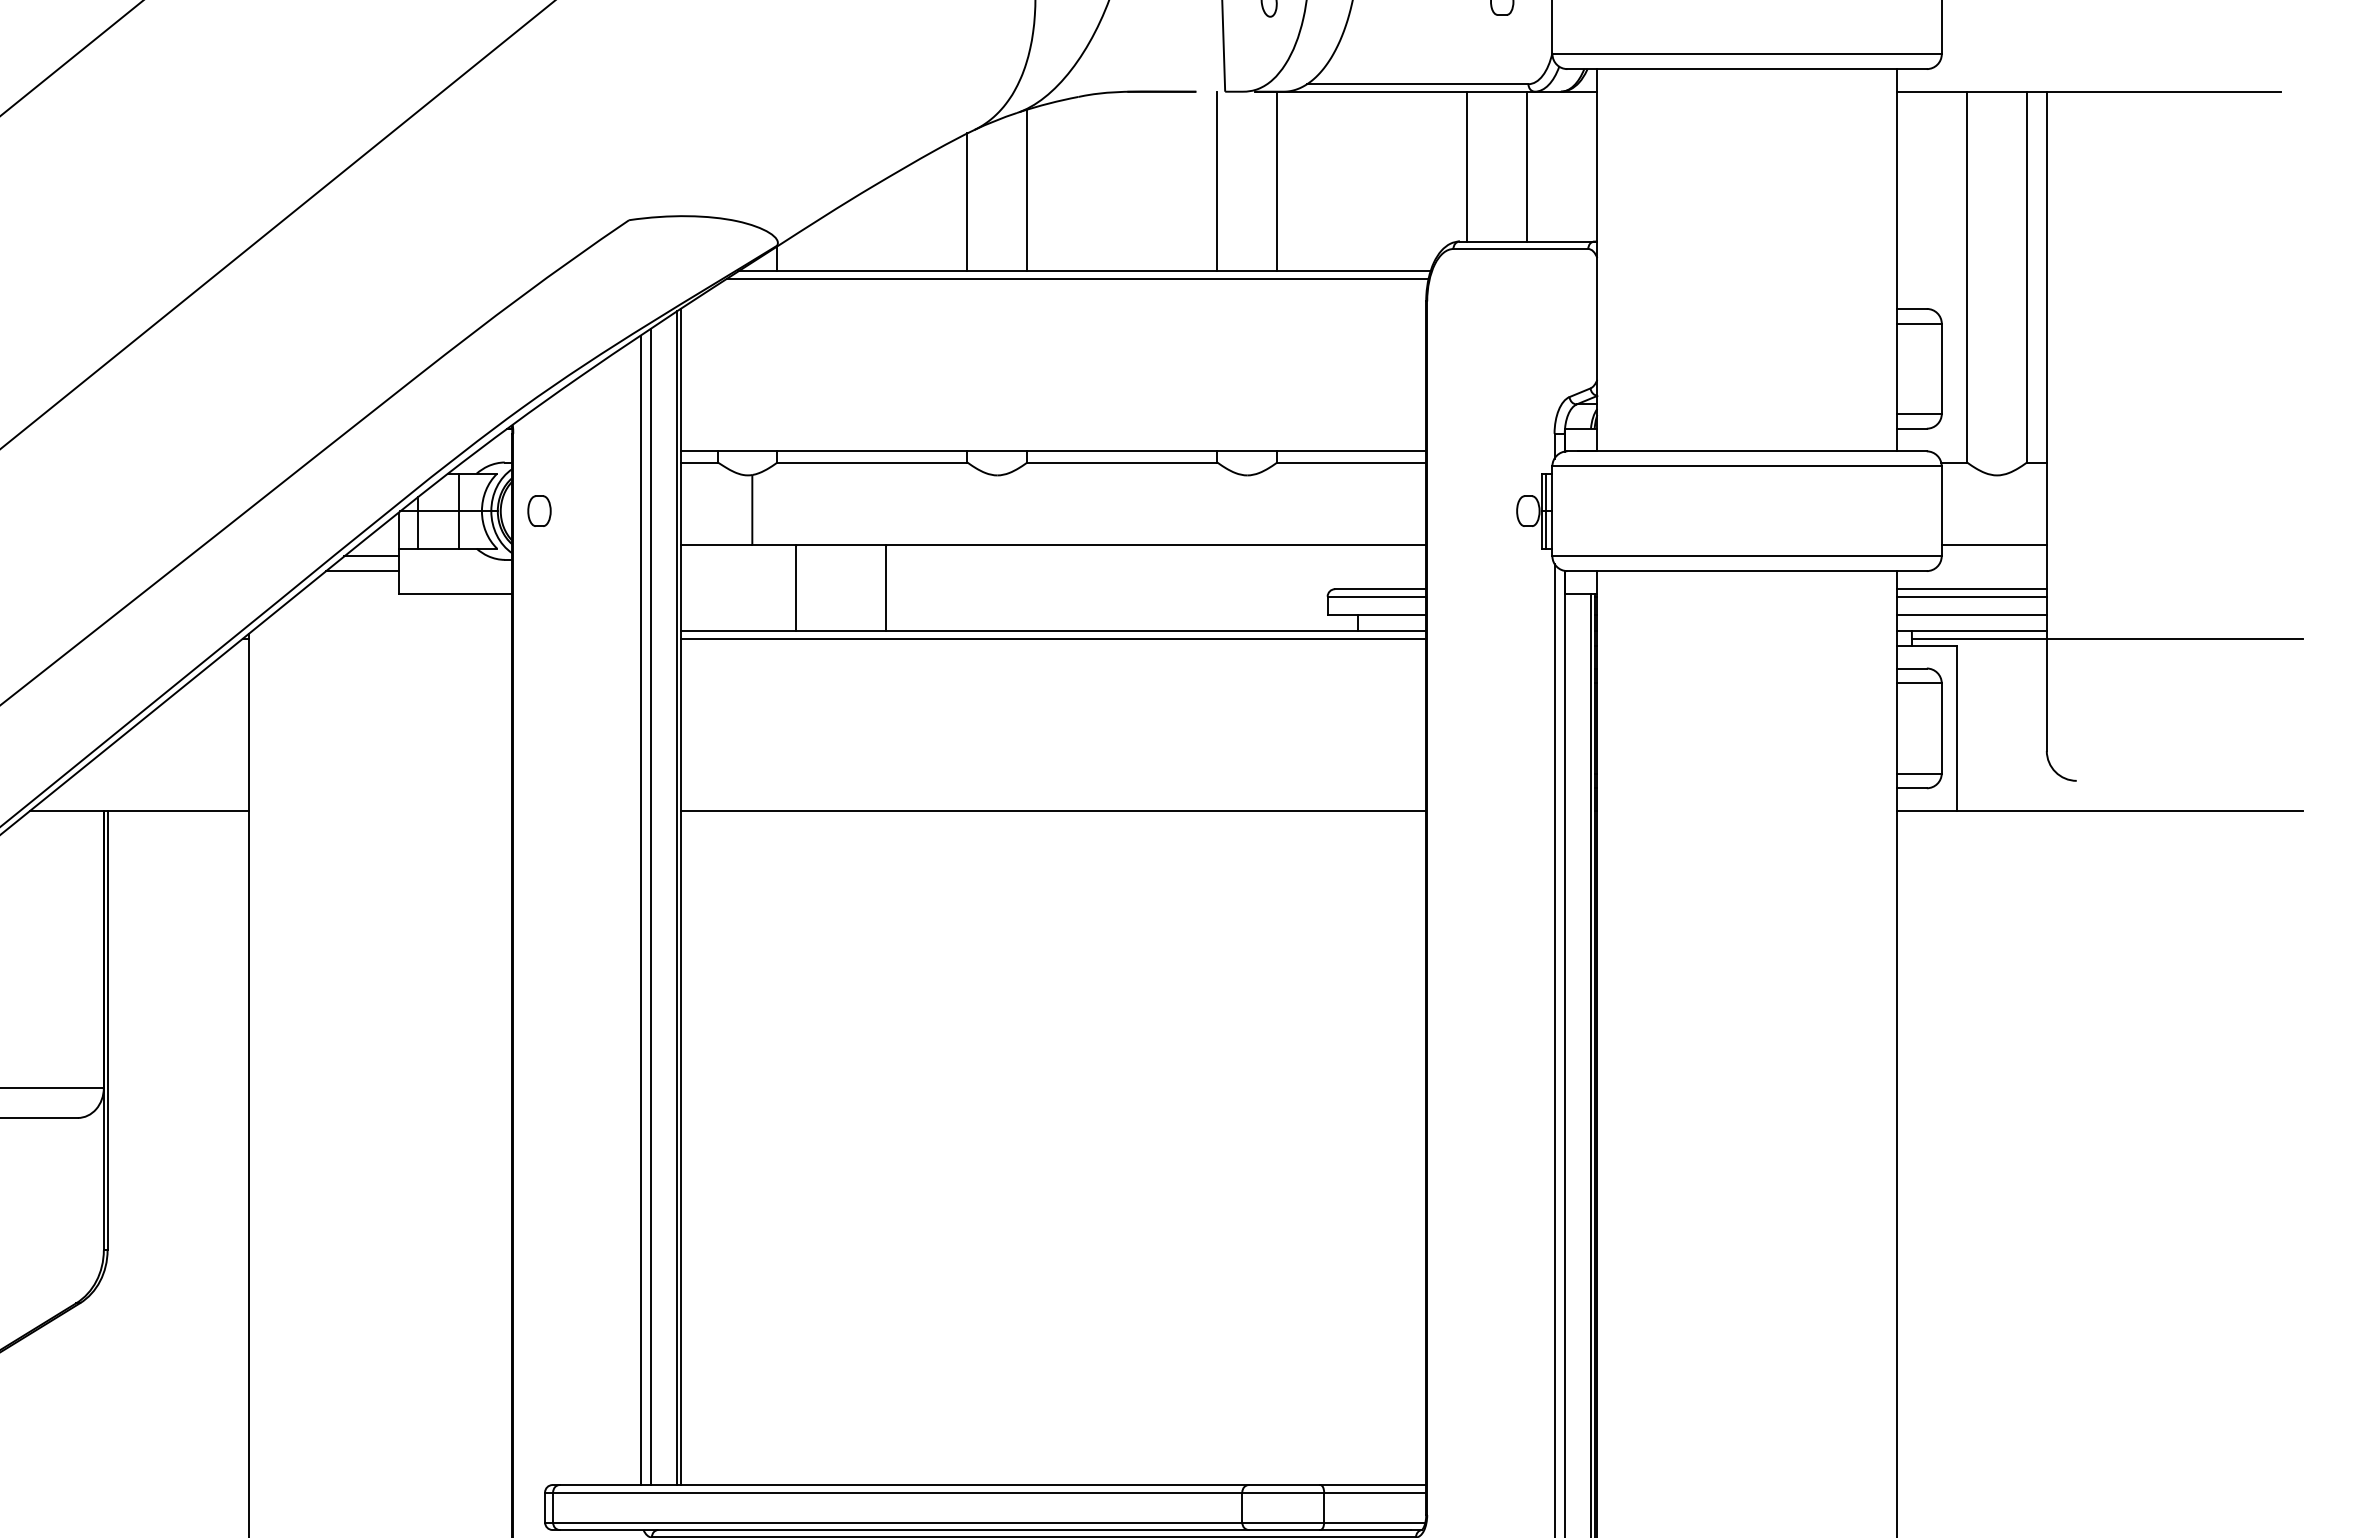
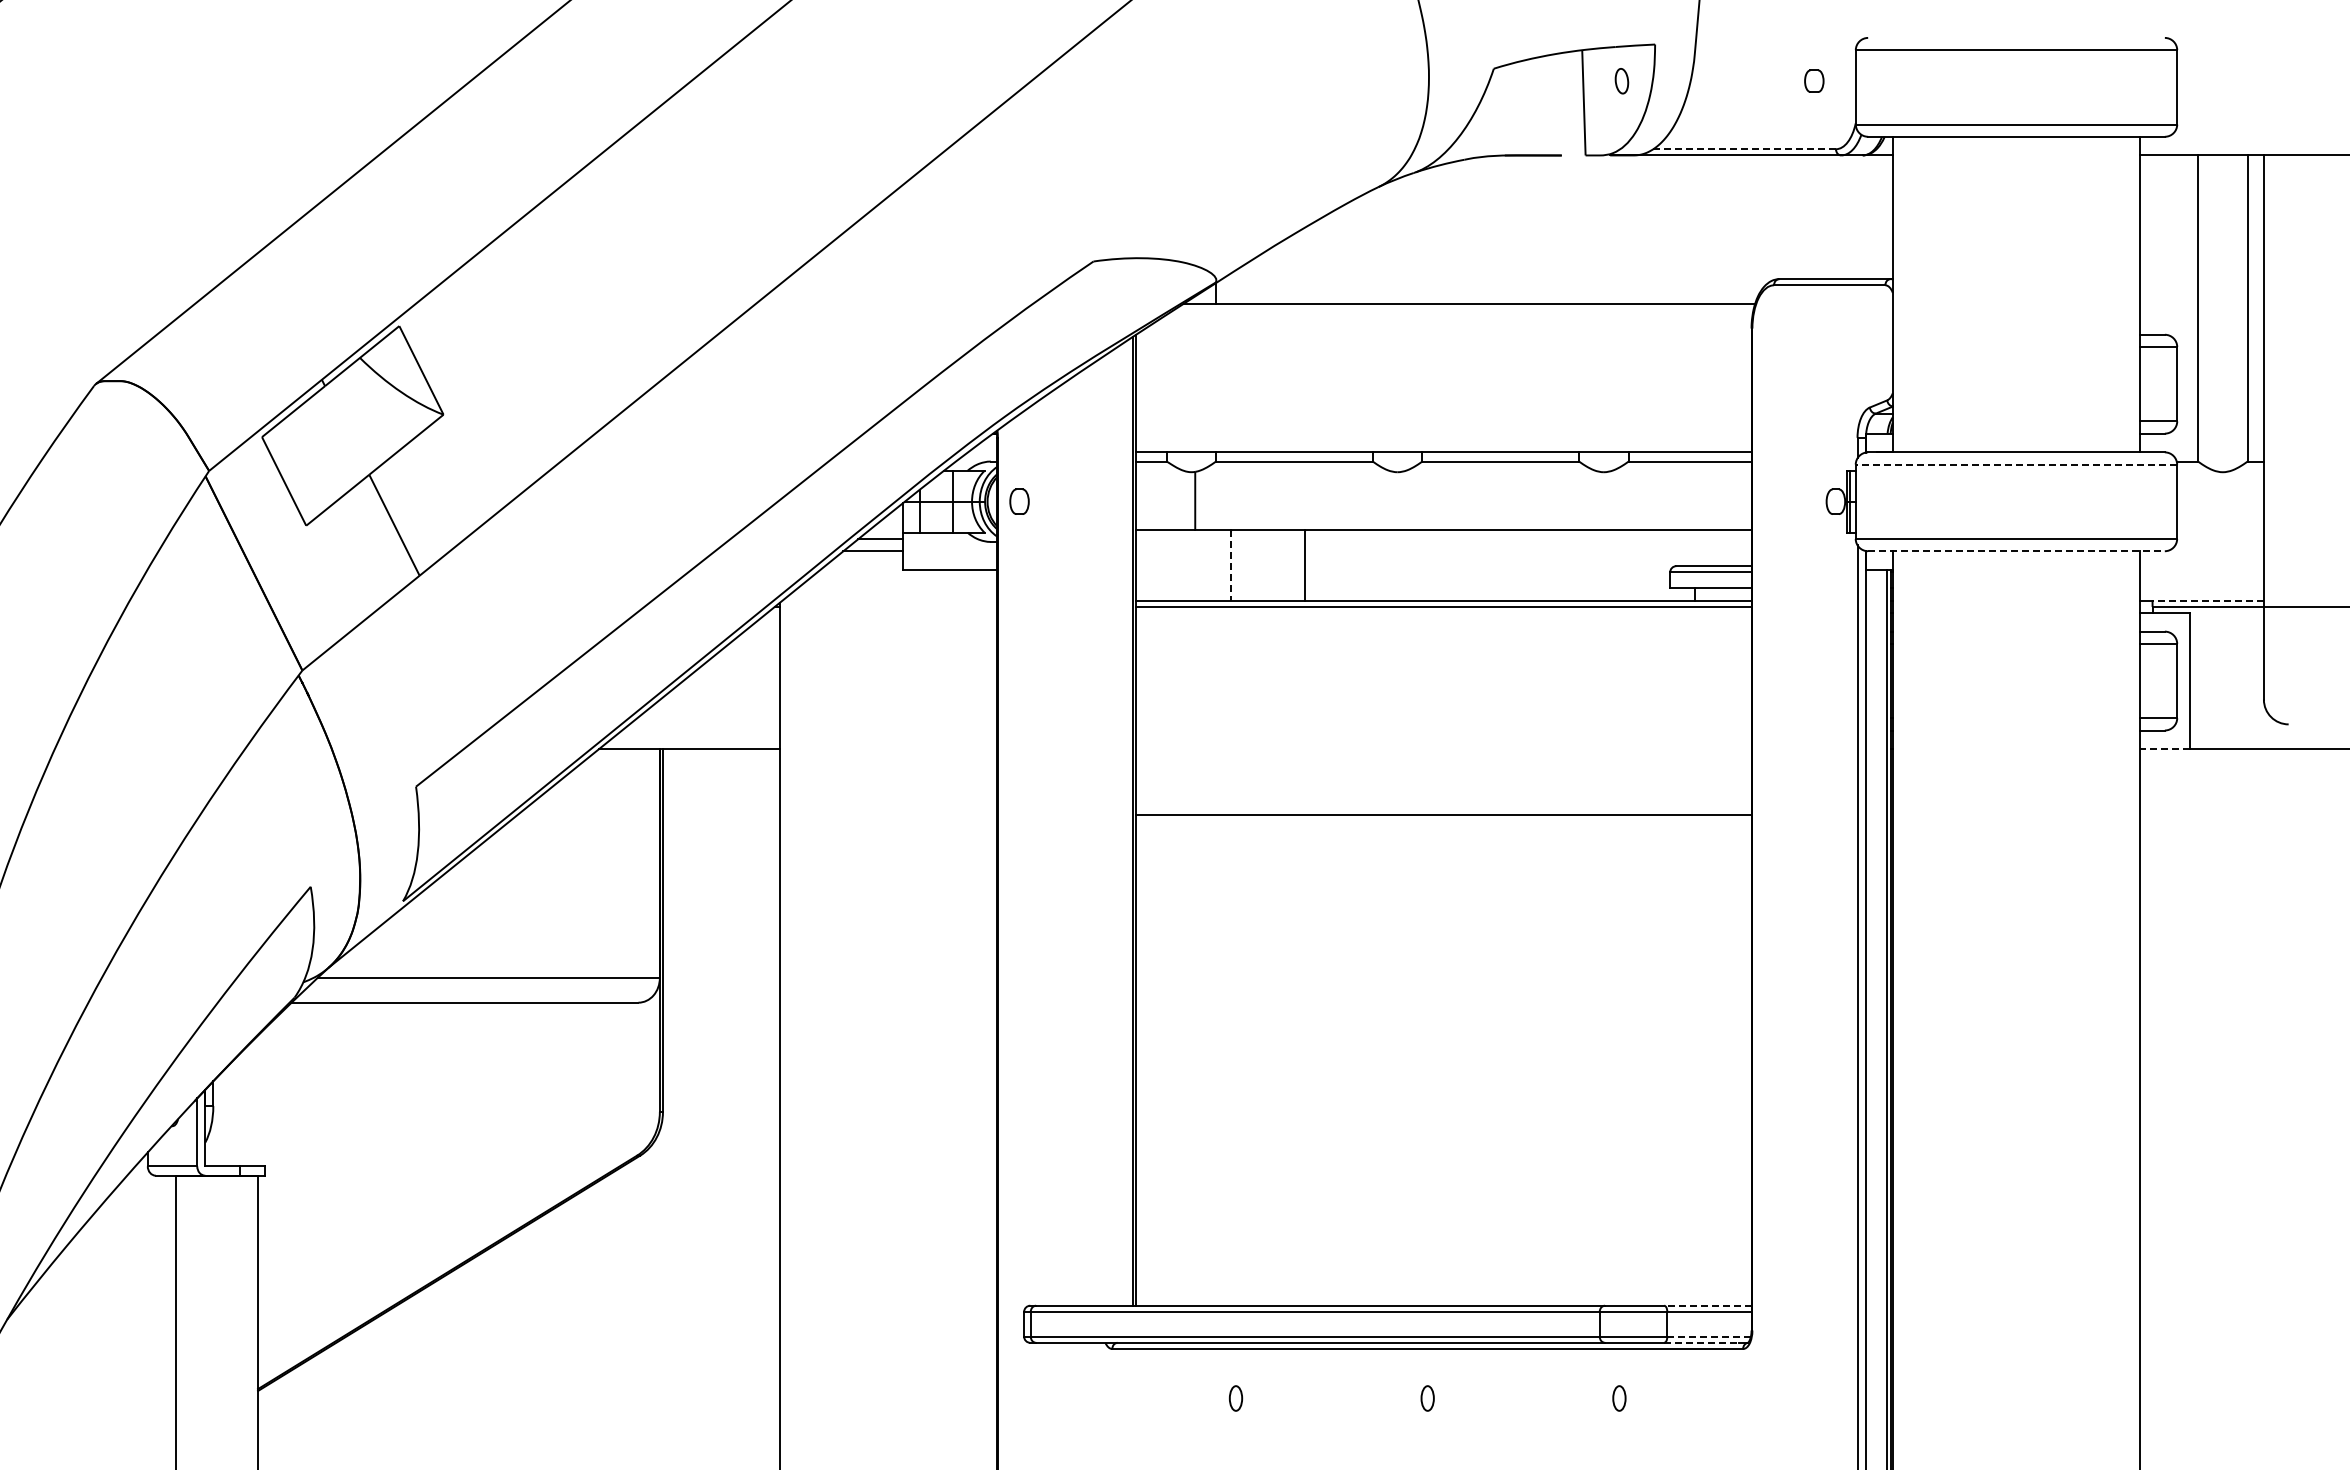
line: (1417, 84) -> (1744, 149), solid -> dashed
line: (1467, 166) -> (1785, 217), removed
line: (1526, 166) -> (1834, 217), removed
line: (1217, 181) -> (1579, 229), removed
line: (1277, 181) -> (1628, 229), removed
line: (1027, 189) -> (1422, 236), removed
line: (967, 202) -> (1372, 246), removed
line: (1077, 279) -> (1463, 310), removed
line: (1747, 466) -> (2016, 464), solid -> dashed
line: (1994, 544) -> (2220, 529), removed
line: (1747, 571) -> (2016, 551), solid -> dashed
line: (796, 588) -> (1231, 565), solid -> dashed
line: (1971, 589) -> (2201, 566), removed
line: (1971, 596) -> (2201, 572), removed
line: (1971, 615) -> (2201, 587), removed
line: (1979, 630) -> (2208, 600), solid -> dashed
line: (1053, 811) -> (1443, 815), moved
line: (1926, 811) -> (2164, 749), solid -> dashed
line: (650, 906) -> (1111, 828), removed
line: (641, 909) -> (1103, 830), removed
line: (1372, 1484) -> (1707, 1305), solid -> dashed
line: (1375, 1522) -> (1709, 1336), solid -> dashed
line: (1366, 1529) -> (1702, 1342), solid -> dashed

